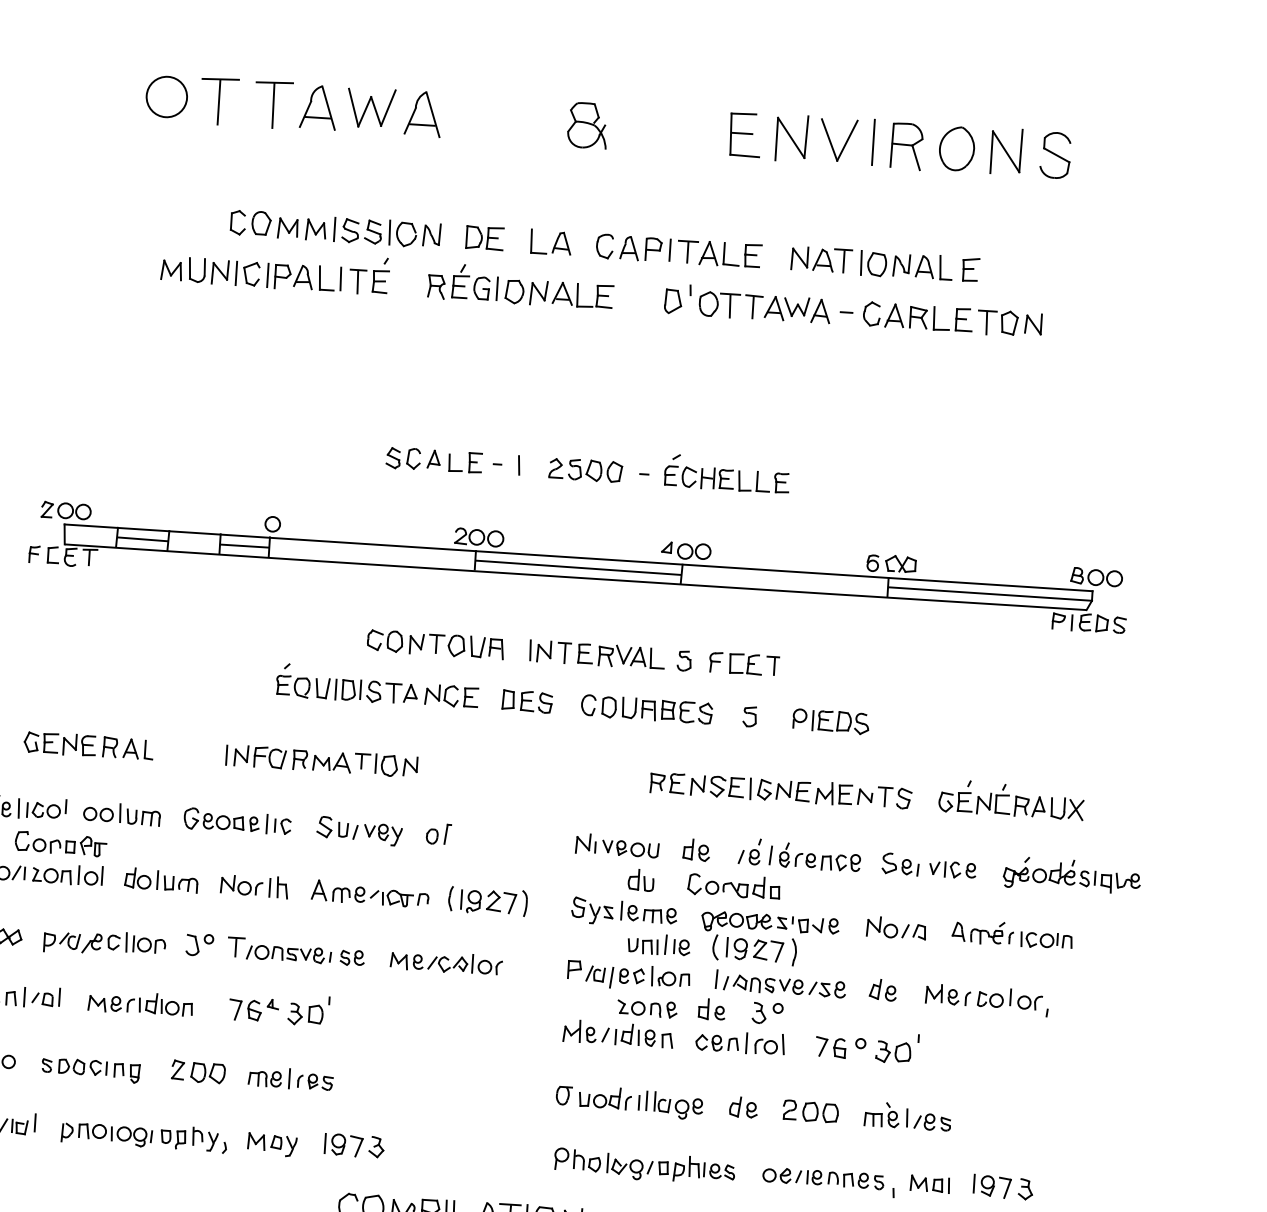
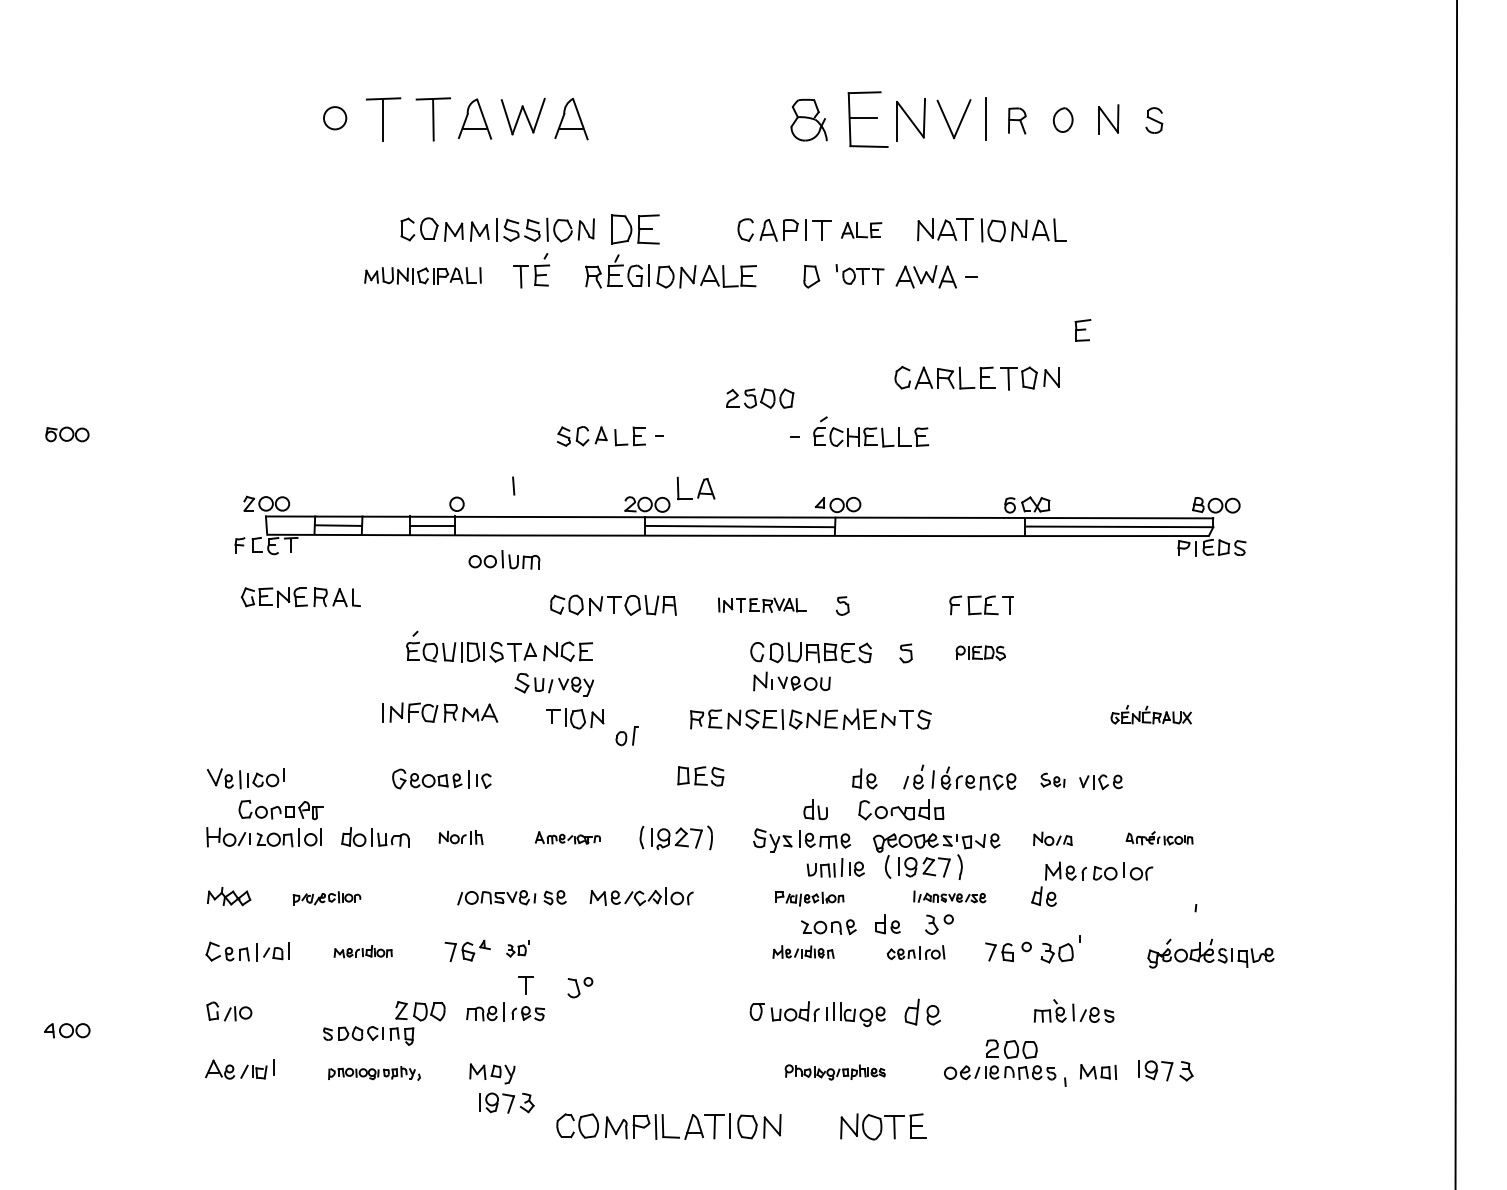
circle: (166, 96) -> (334, 117), size x0.6
part: (587, 124) -> (808, 119), moved
part: (745, 134) -> (868, 119), size x1.4
part: (907, 146) -> (1017, 120), size x0.6
part: (956, 148) -> (1062, 119), size x0.6
part: (1006, 151) -> (1108, 119), size x0.7
part: (1055, 155) -> (1154, 120), size x0.6
part: (484, 238) -> (634, 229), size x1.4
part: (550, 242) -> (695, 488), moved
part: (730, 254) -> (861, 230), size x0.7
part: (970, 269) -> (1082, 330), moved
part: (250, 273) -> (422, 275), size x0.7
part: (725, 302) -> (859, 274), size x0.7
part: (951, 319) -> (976, 378), moved
line: (518, 464) -> (513, 485), moved
part: (586, 470) -> (760, 398), moved
part: (596, 653) -> (761, 604), size x0.7
part: (743, 664) -> (981, 605), moved
part: (377, 685) -> (499, 646), moved
part: (526, 701) -> (700, 776), moved
part: (830, 720) -> (980, 652), size x0.7
part: (88, 746) -> (300, 597), moved
part: (289, 758) -> (440, 712), moved
part: (780, 789) -> (810, 718), moved
part: (1012, 799) -> (1151, 714), size x0.6
part: (122, 813) -> (504, 559), moved
part: (358, 830) -> (553, 684), moved
part: (437, 834) -> (626, 736), moved
part: (617, 845) -> (791, 681), moved
part: (900, 864) -> (1052, 780), size x0.7
part: (1071, 875) -> (1210, 953), moved
part: (253, 886) -> (460, 837), size x0.7
part: (369, 893) -> (567, 837), size x0.6
part: (896, 927) -> (1052, 838), size x0.7
part: (1012, 934) -> (1159, 838), size x0.6
part: (104, 943) -> (326, 898), size x0.6
part: (200, 944) -> (580, 987), moved
part: (235, 947) -> (525, 985), moved
part: (628, 976) -> (809, 898), size x0.6
part: (780, 983) -> (949, 896), size x0.6
part: (984, 996) -> (1099, 870), moved
part: (139, 1003) -> (362, 951), size x0.6
part: (308, 1010) -> (517, 948), size x0.6
part: (618, 1033) -> (803, 951), size x0.6
part: (739, 1042) -> (915, 952), size x0.7
part: (90, 1069) -> (368, 1035), moved
part: (743, 1107) -> (922, 1012), size x1.4
part: (810, 1110) -> (1011, 1048), moved
part: (144, 1136) -> (374, 1073), size x0.6
part: (354, 1145) -> (506, 1102), moved
part: (643, 1166) -> (834, 1072), size x0.6

